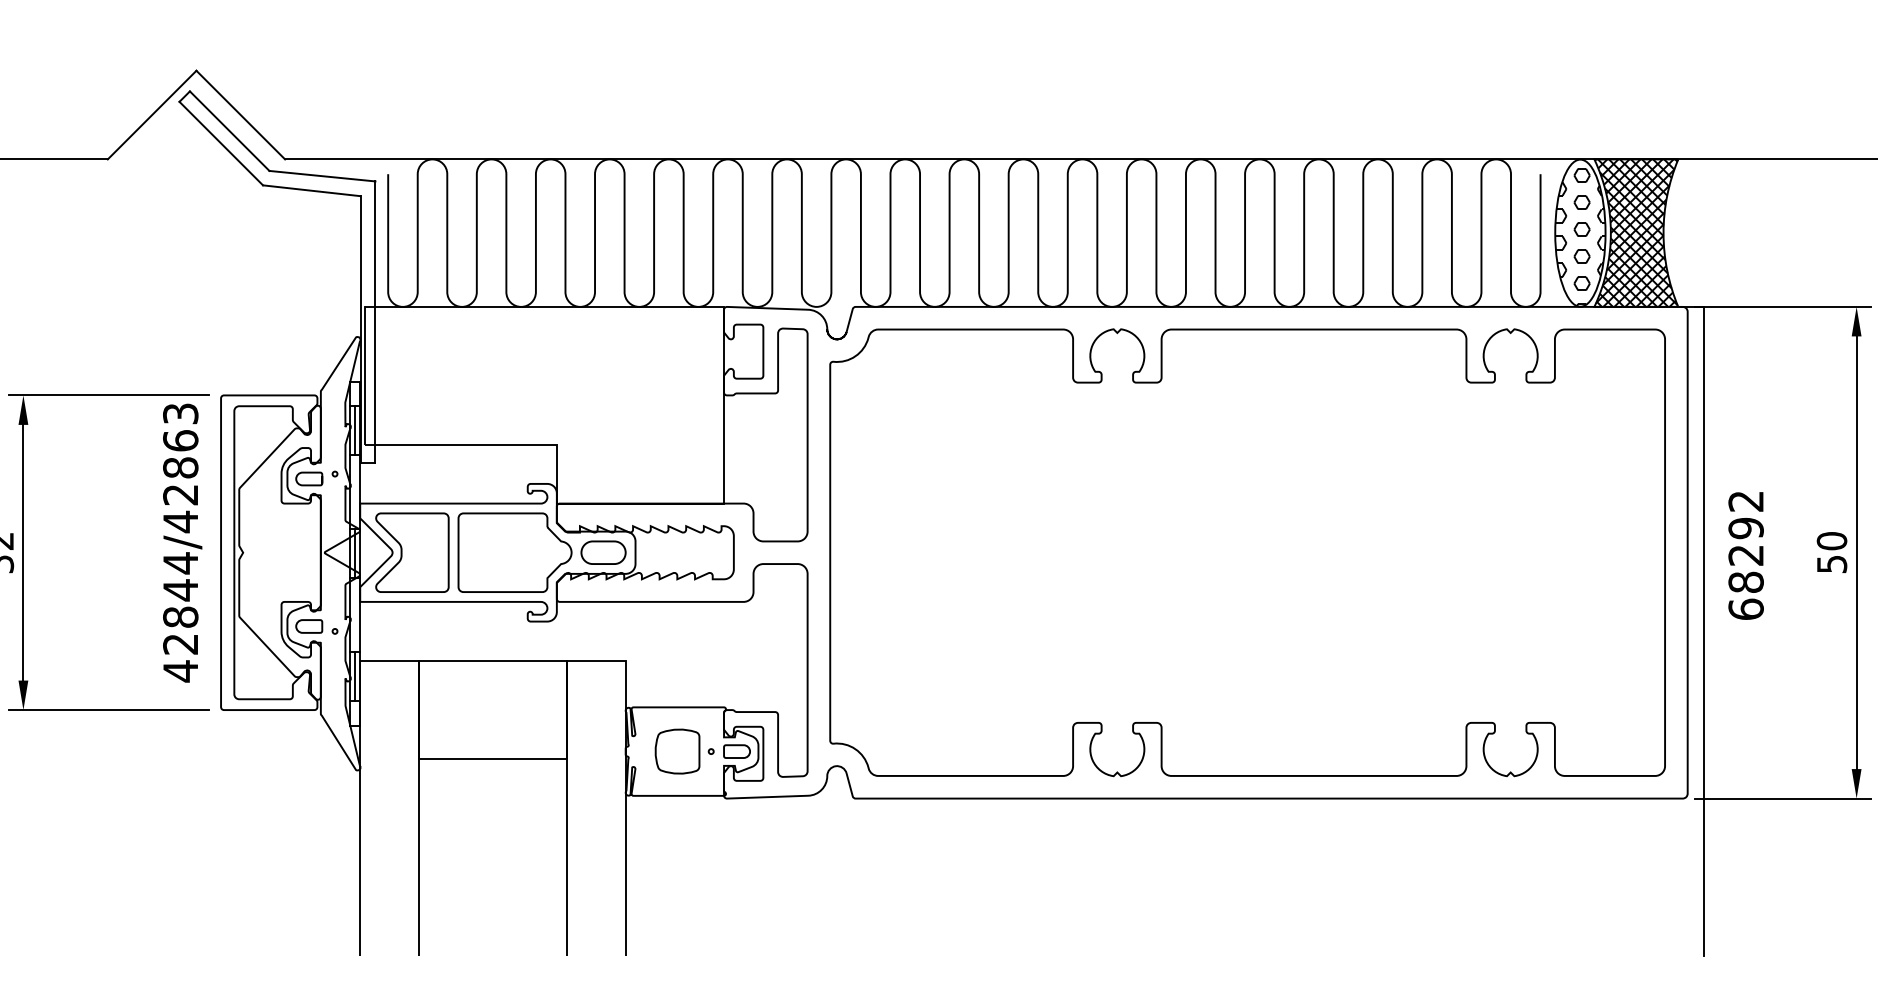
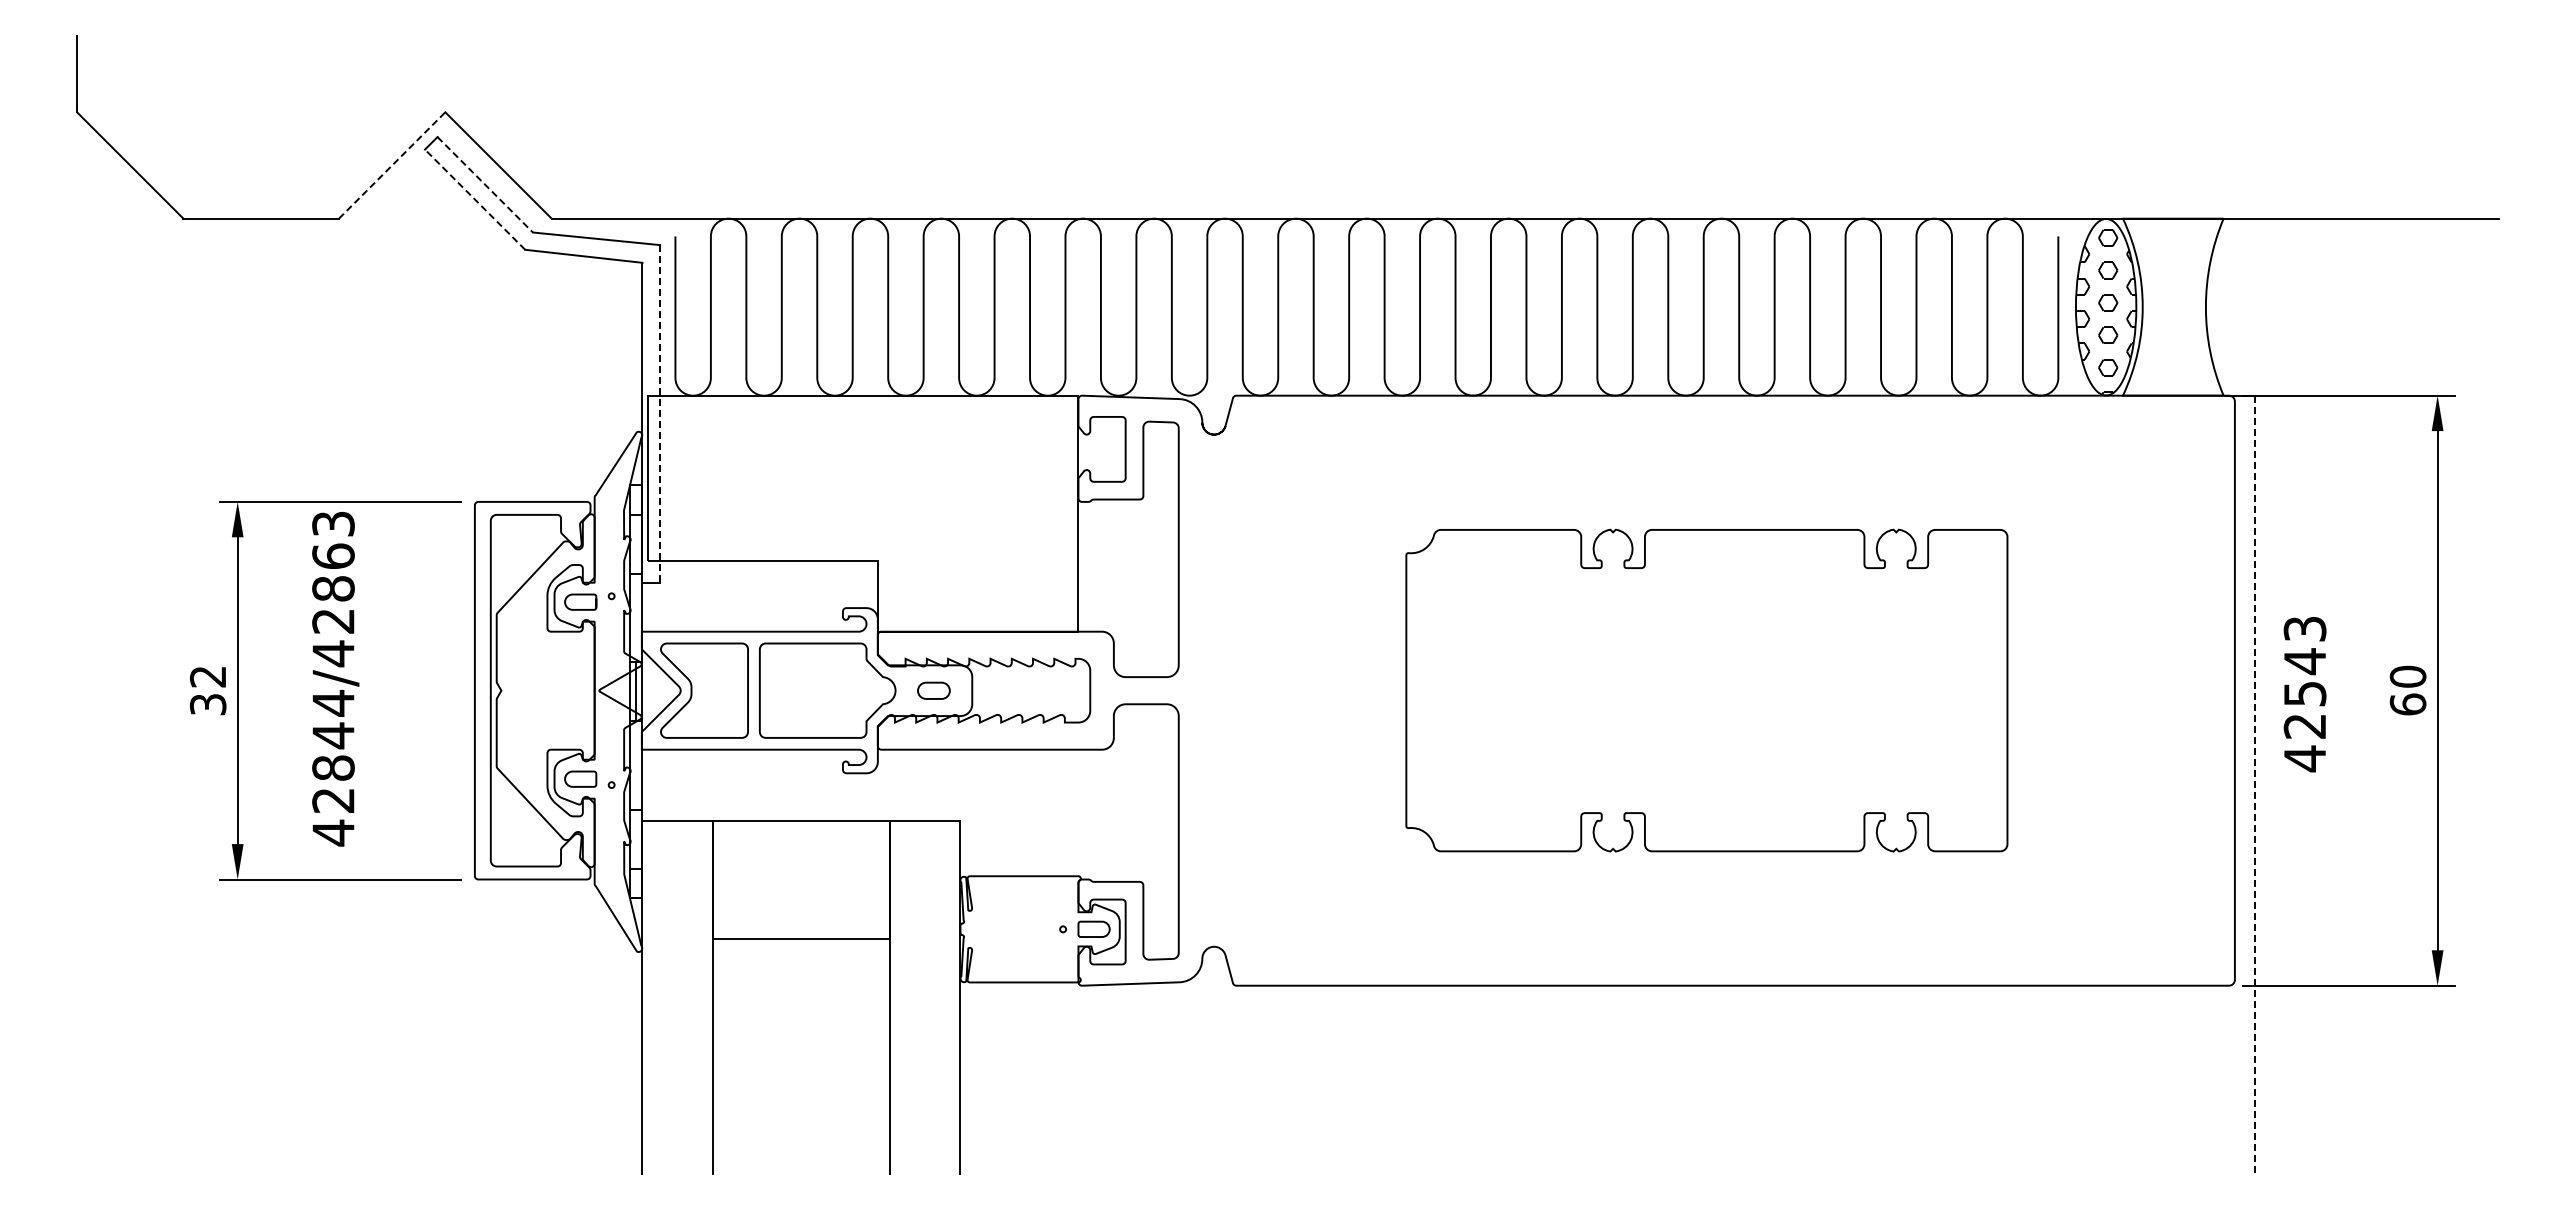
line: (152, 115) -> (392, 165), solid -> dashed
line: (229, 131) -> (485, 185), solid -> dashed
line: (221, 143) -> (475, 199), solid -> dashed
hatch: (1635, 232) -> (2172, 306), removed
line: (375, 321) -> (660, 413), solid -> dashed
line: (354, 430) -> (635, 543), removed
text: (182, 543) -> (335, 679), moved
part: (603, 552) -> (933, 690), size x0.6
part: (1247, 552) -> (1706, 690), size x0.6
text: (1745, 555) -> (2304, 694), 68292 -> 42543
text: (1831, 564) -> (2407, 704), 50 -> 60
line: (1704, 631) -> (2254, 785), solid -> dashed
line: (354, 675) -> (635, 838), removed
part: (677, 751) -> (1022, 929), removed

